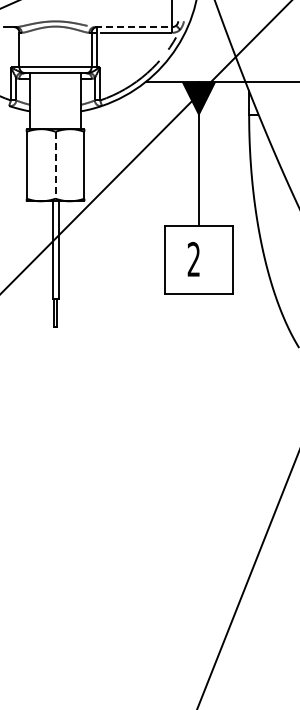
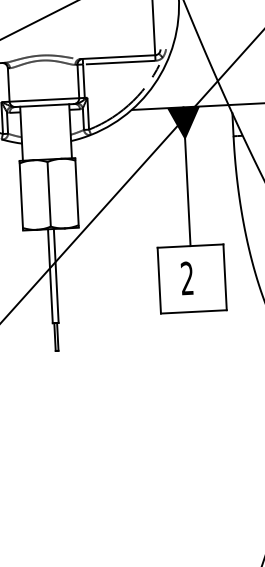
line: (133, 27) -> (117, 57), dashed -> solid
line: (55, 165) -> (49, 194), dashed -> solid

